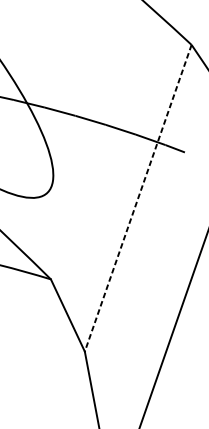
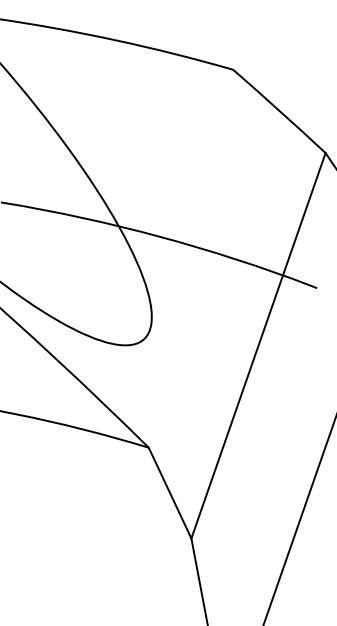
line: (138, 198) -> (258, 346), dashed -> solid

